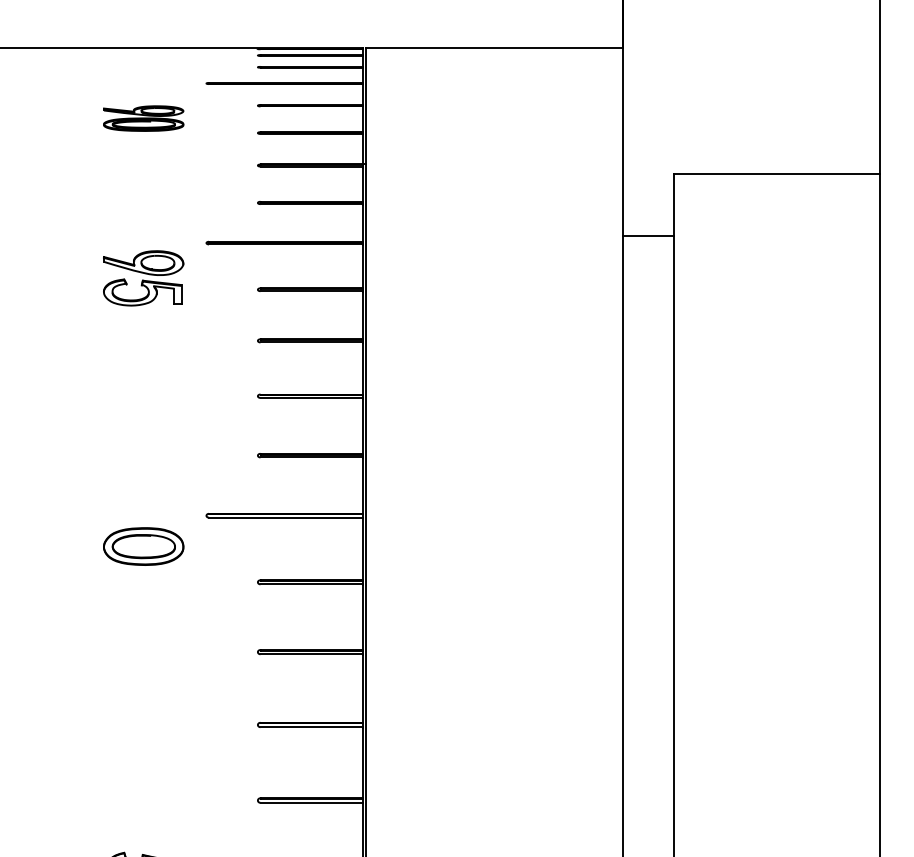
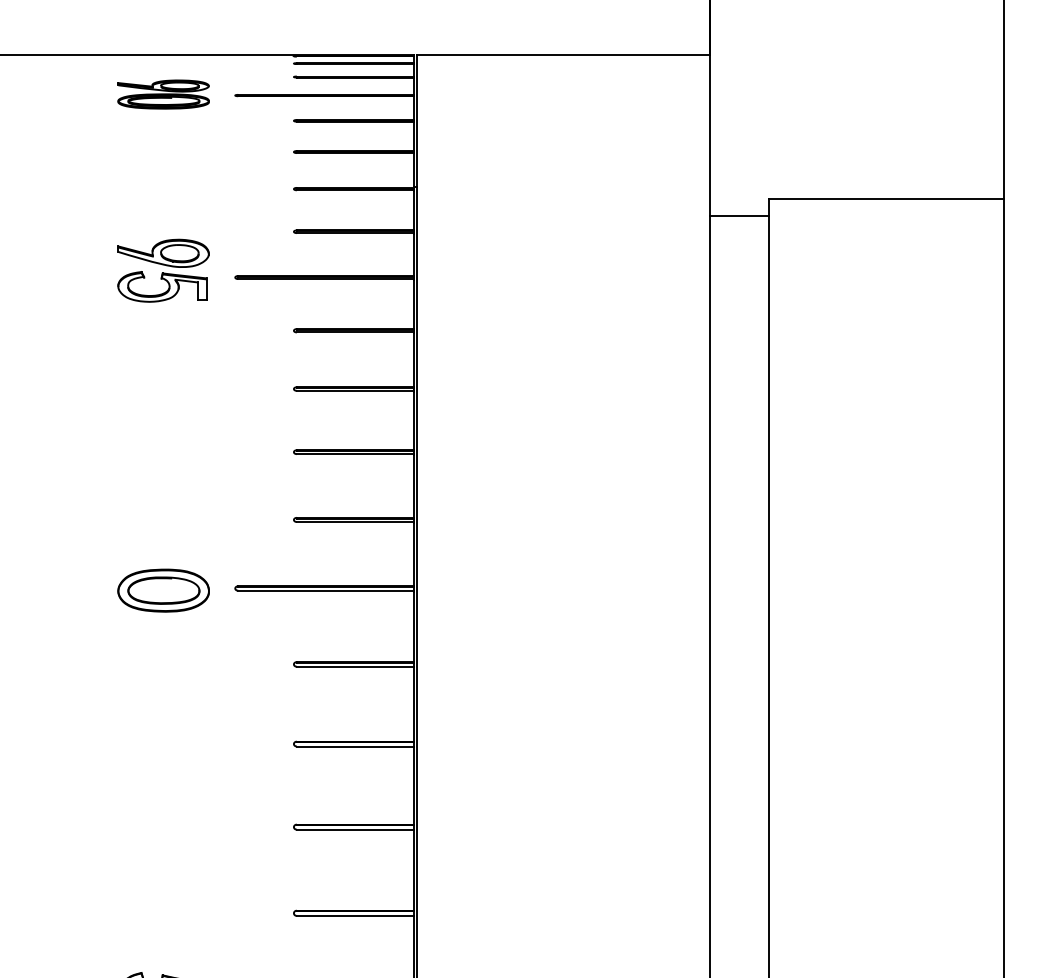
part: (143, 118) -> (163, 94), moved
line: (648, 236) -> (739, 216), moved
part: (143, 278) -> (163, 270), moved
part: (143, 546) -> (163, 590), moved

